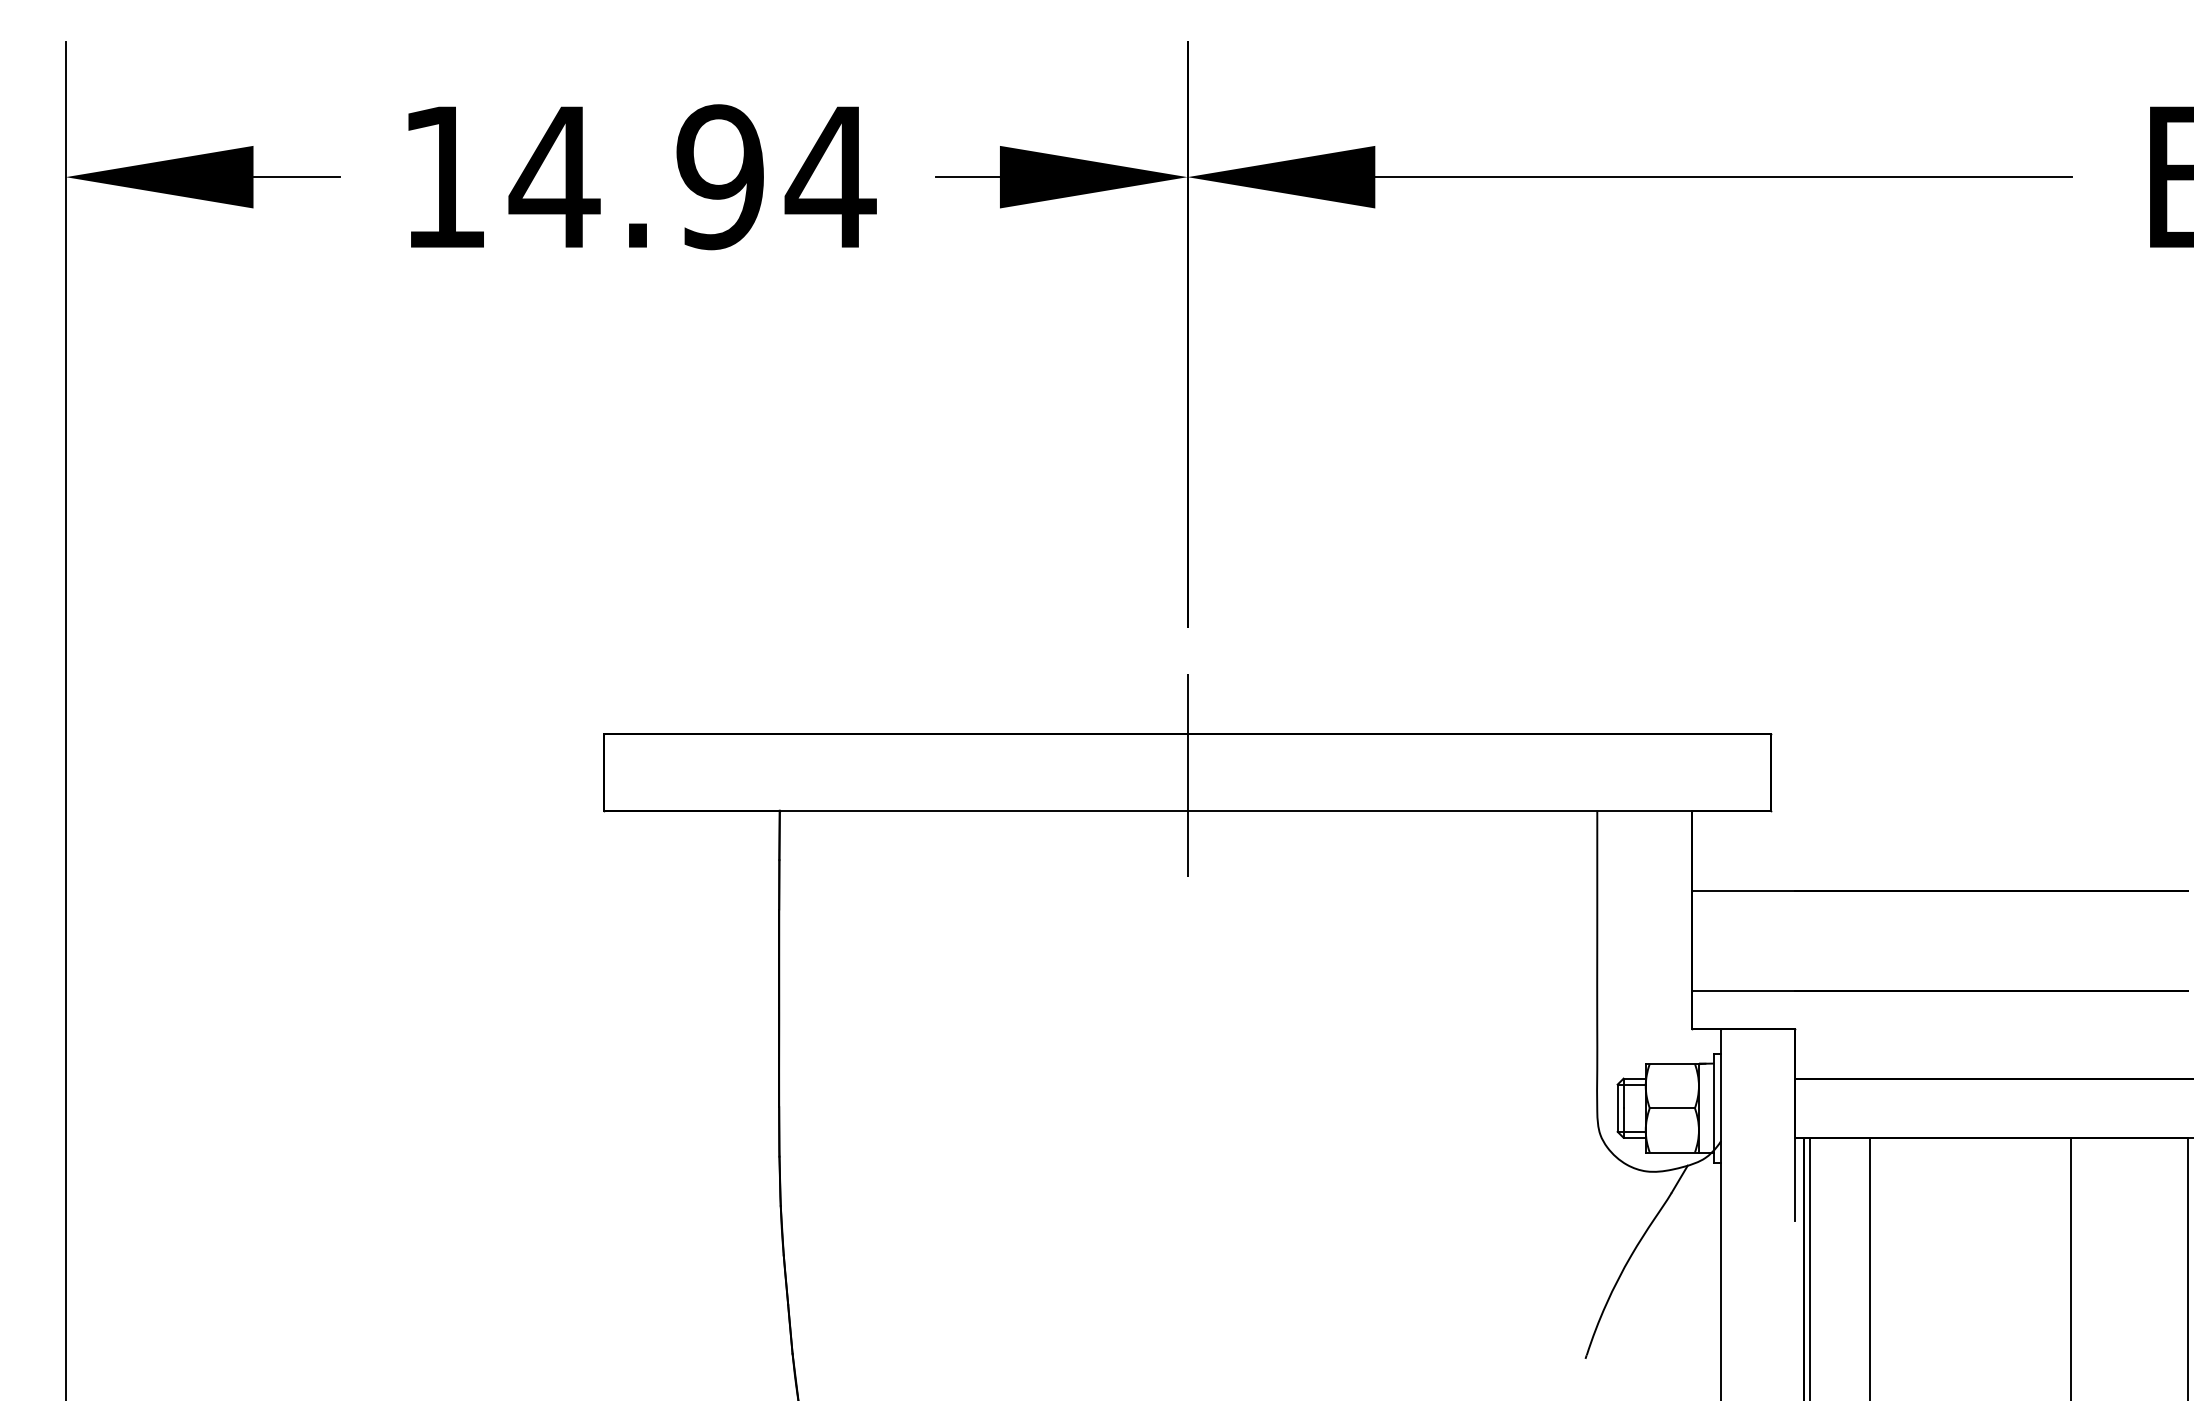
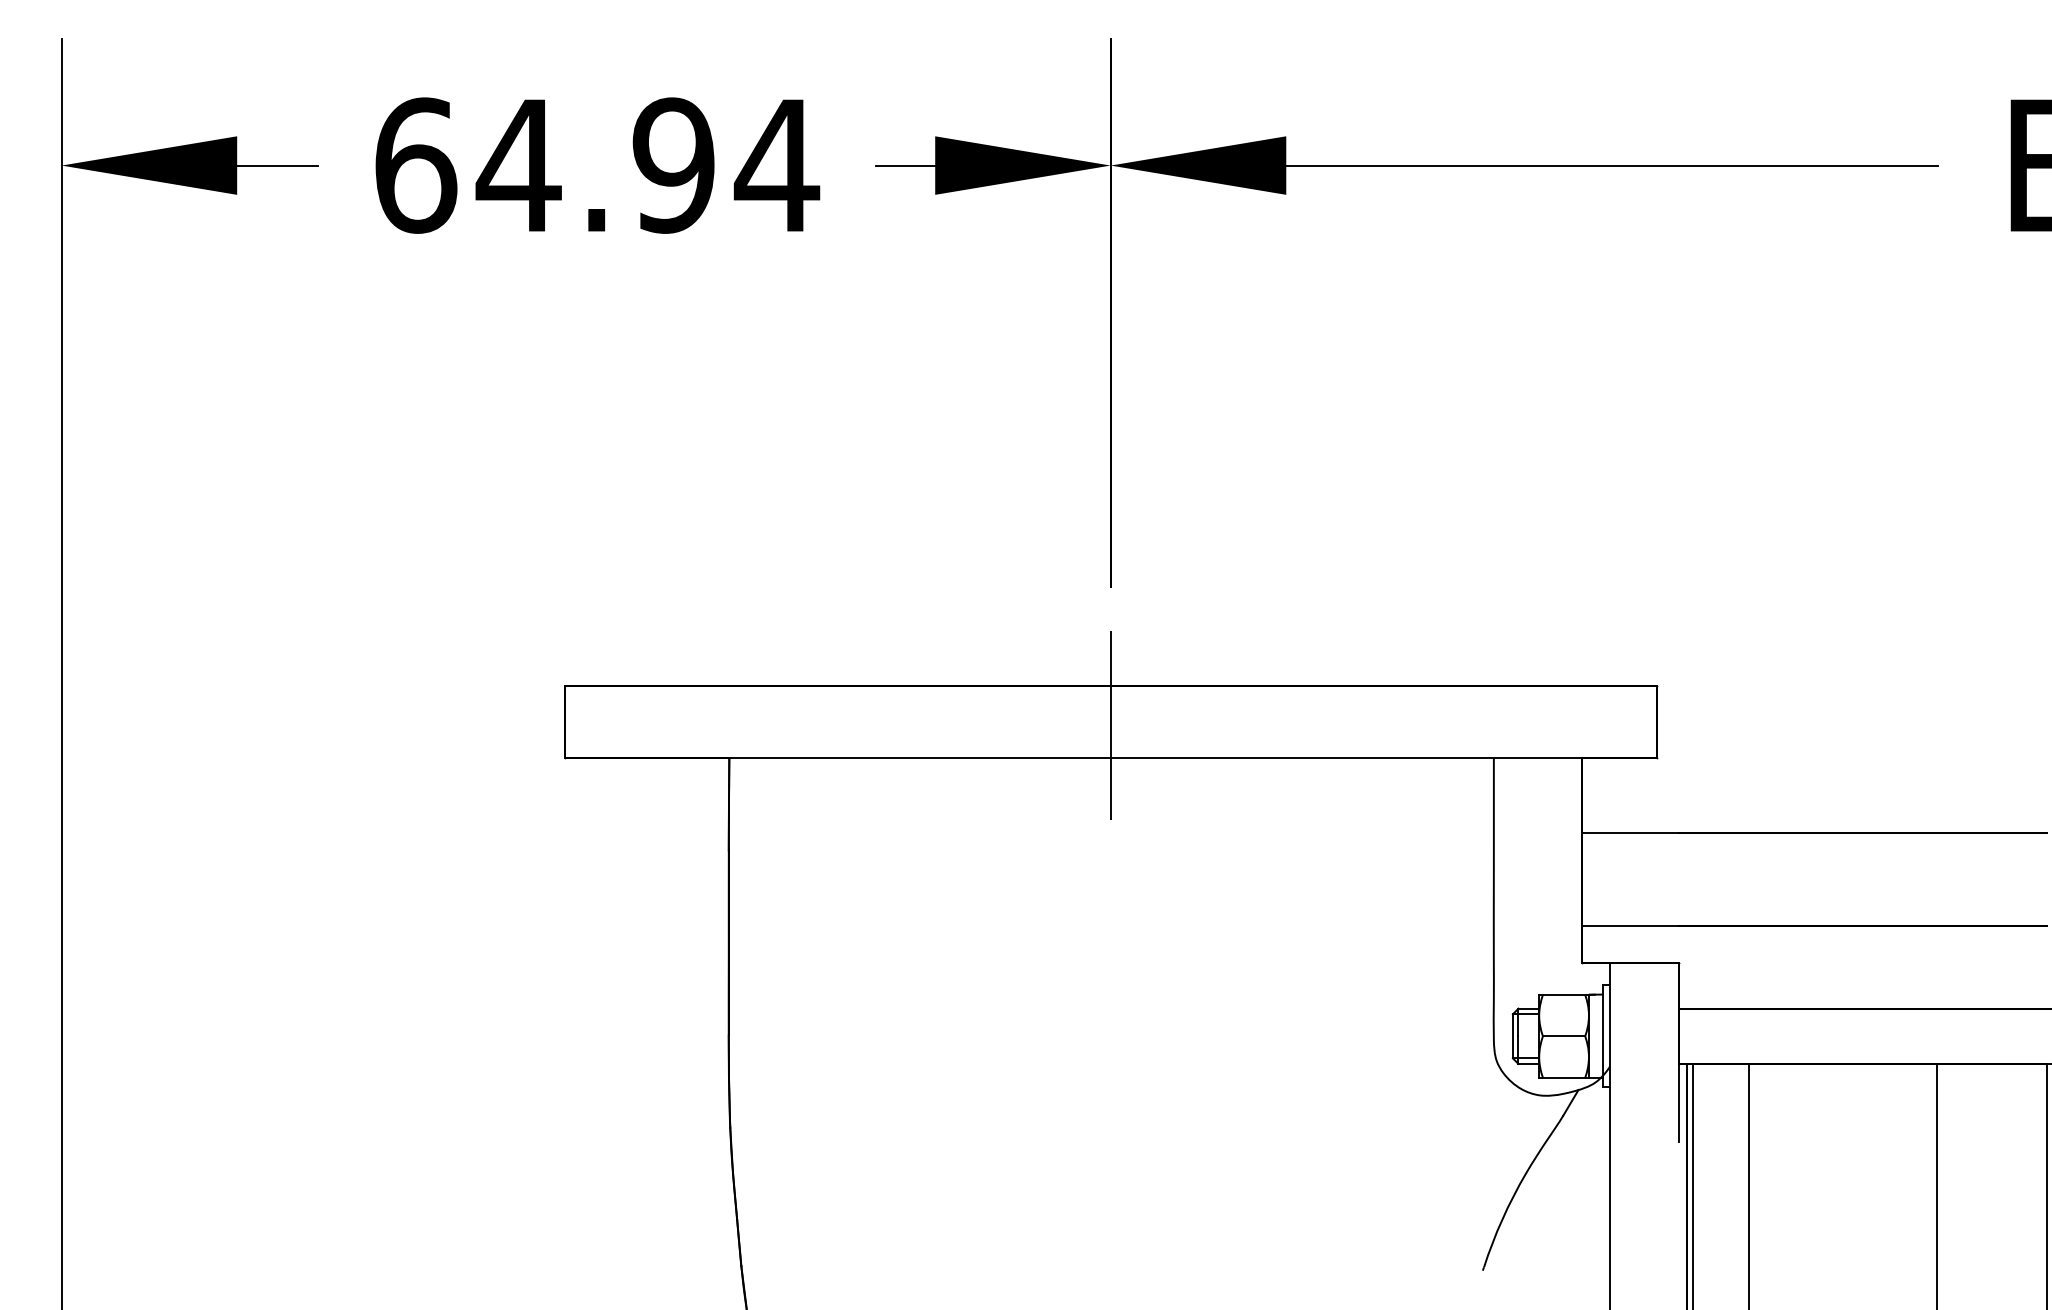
text: (445, 177) -> (416, 165), 14.94 -> 64.94

